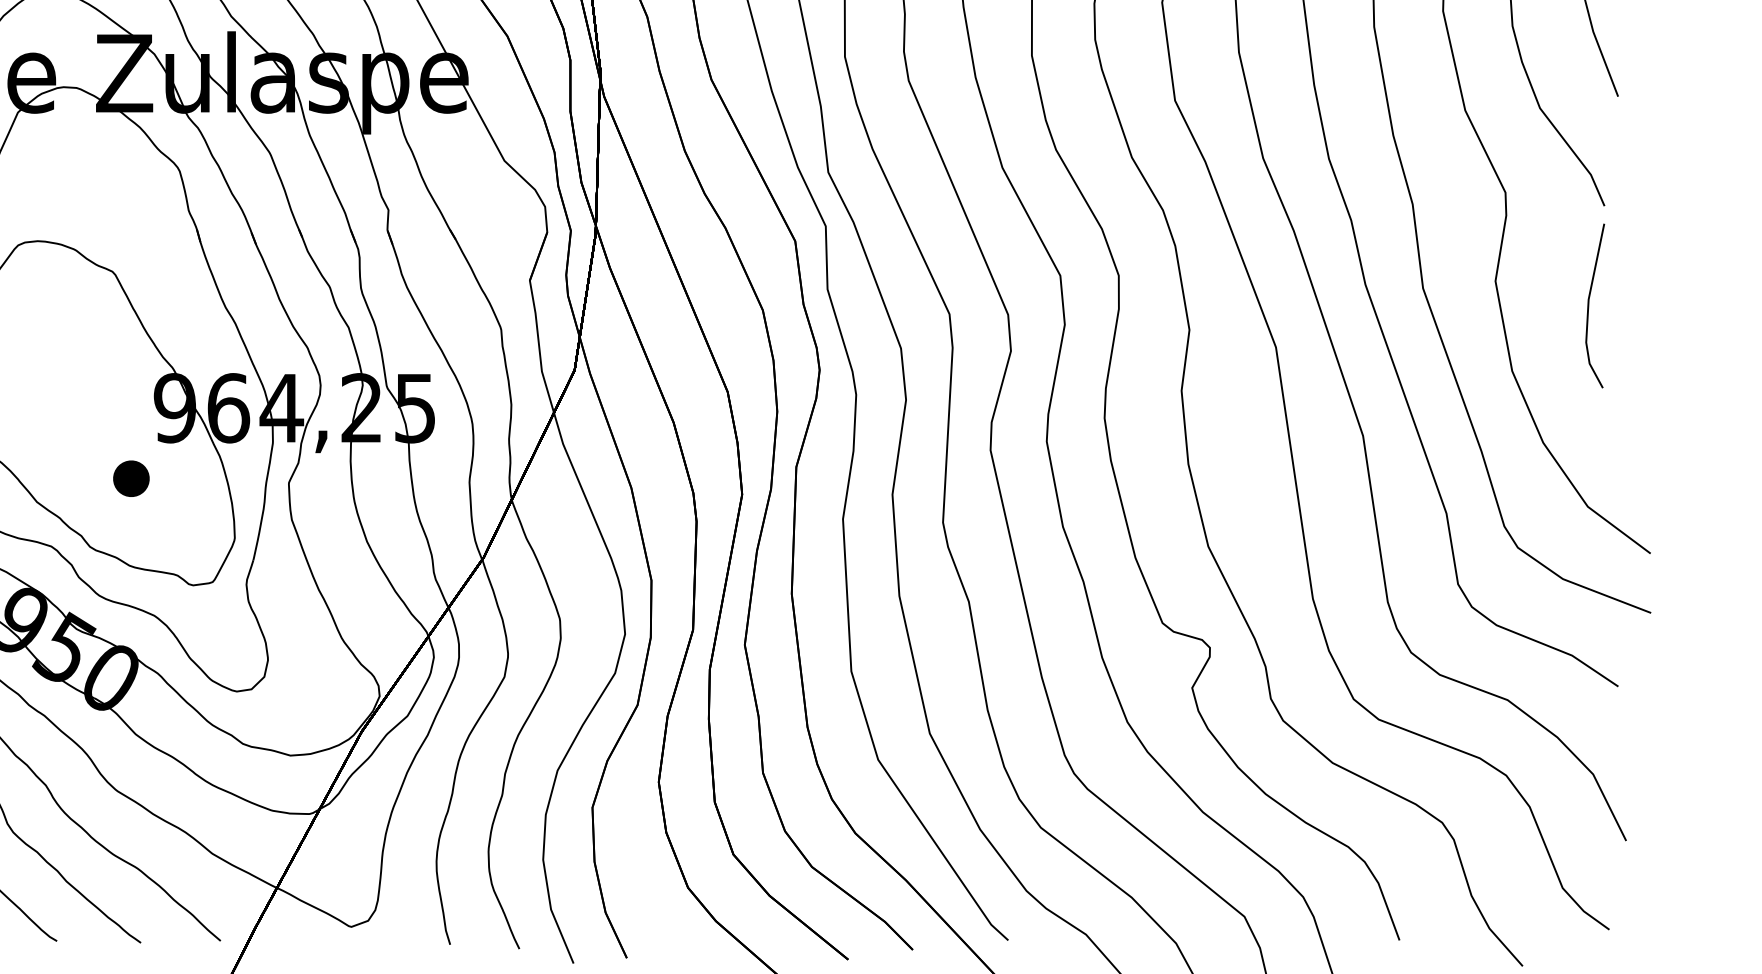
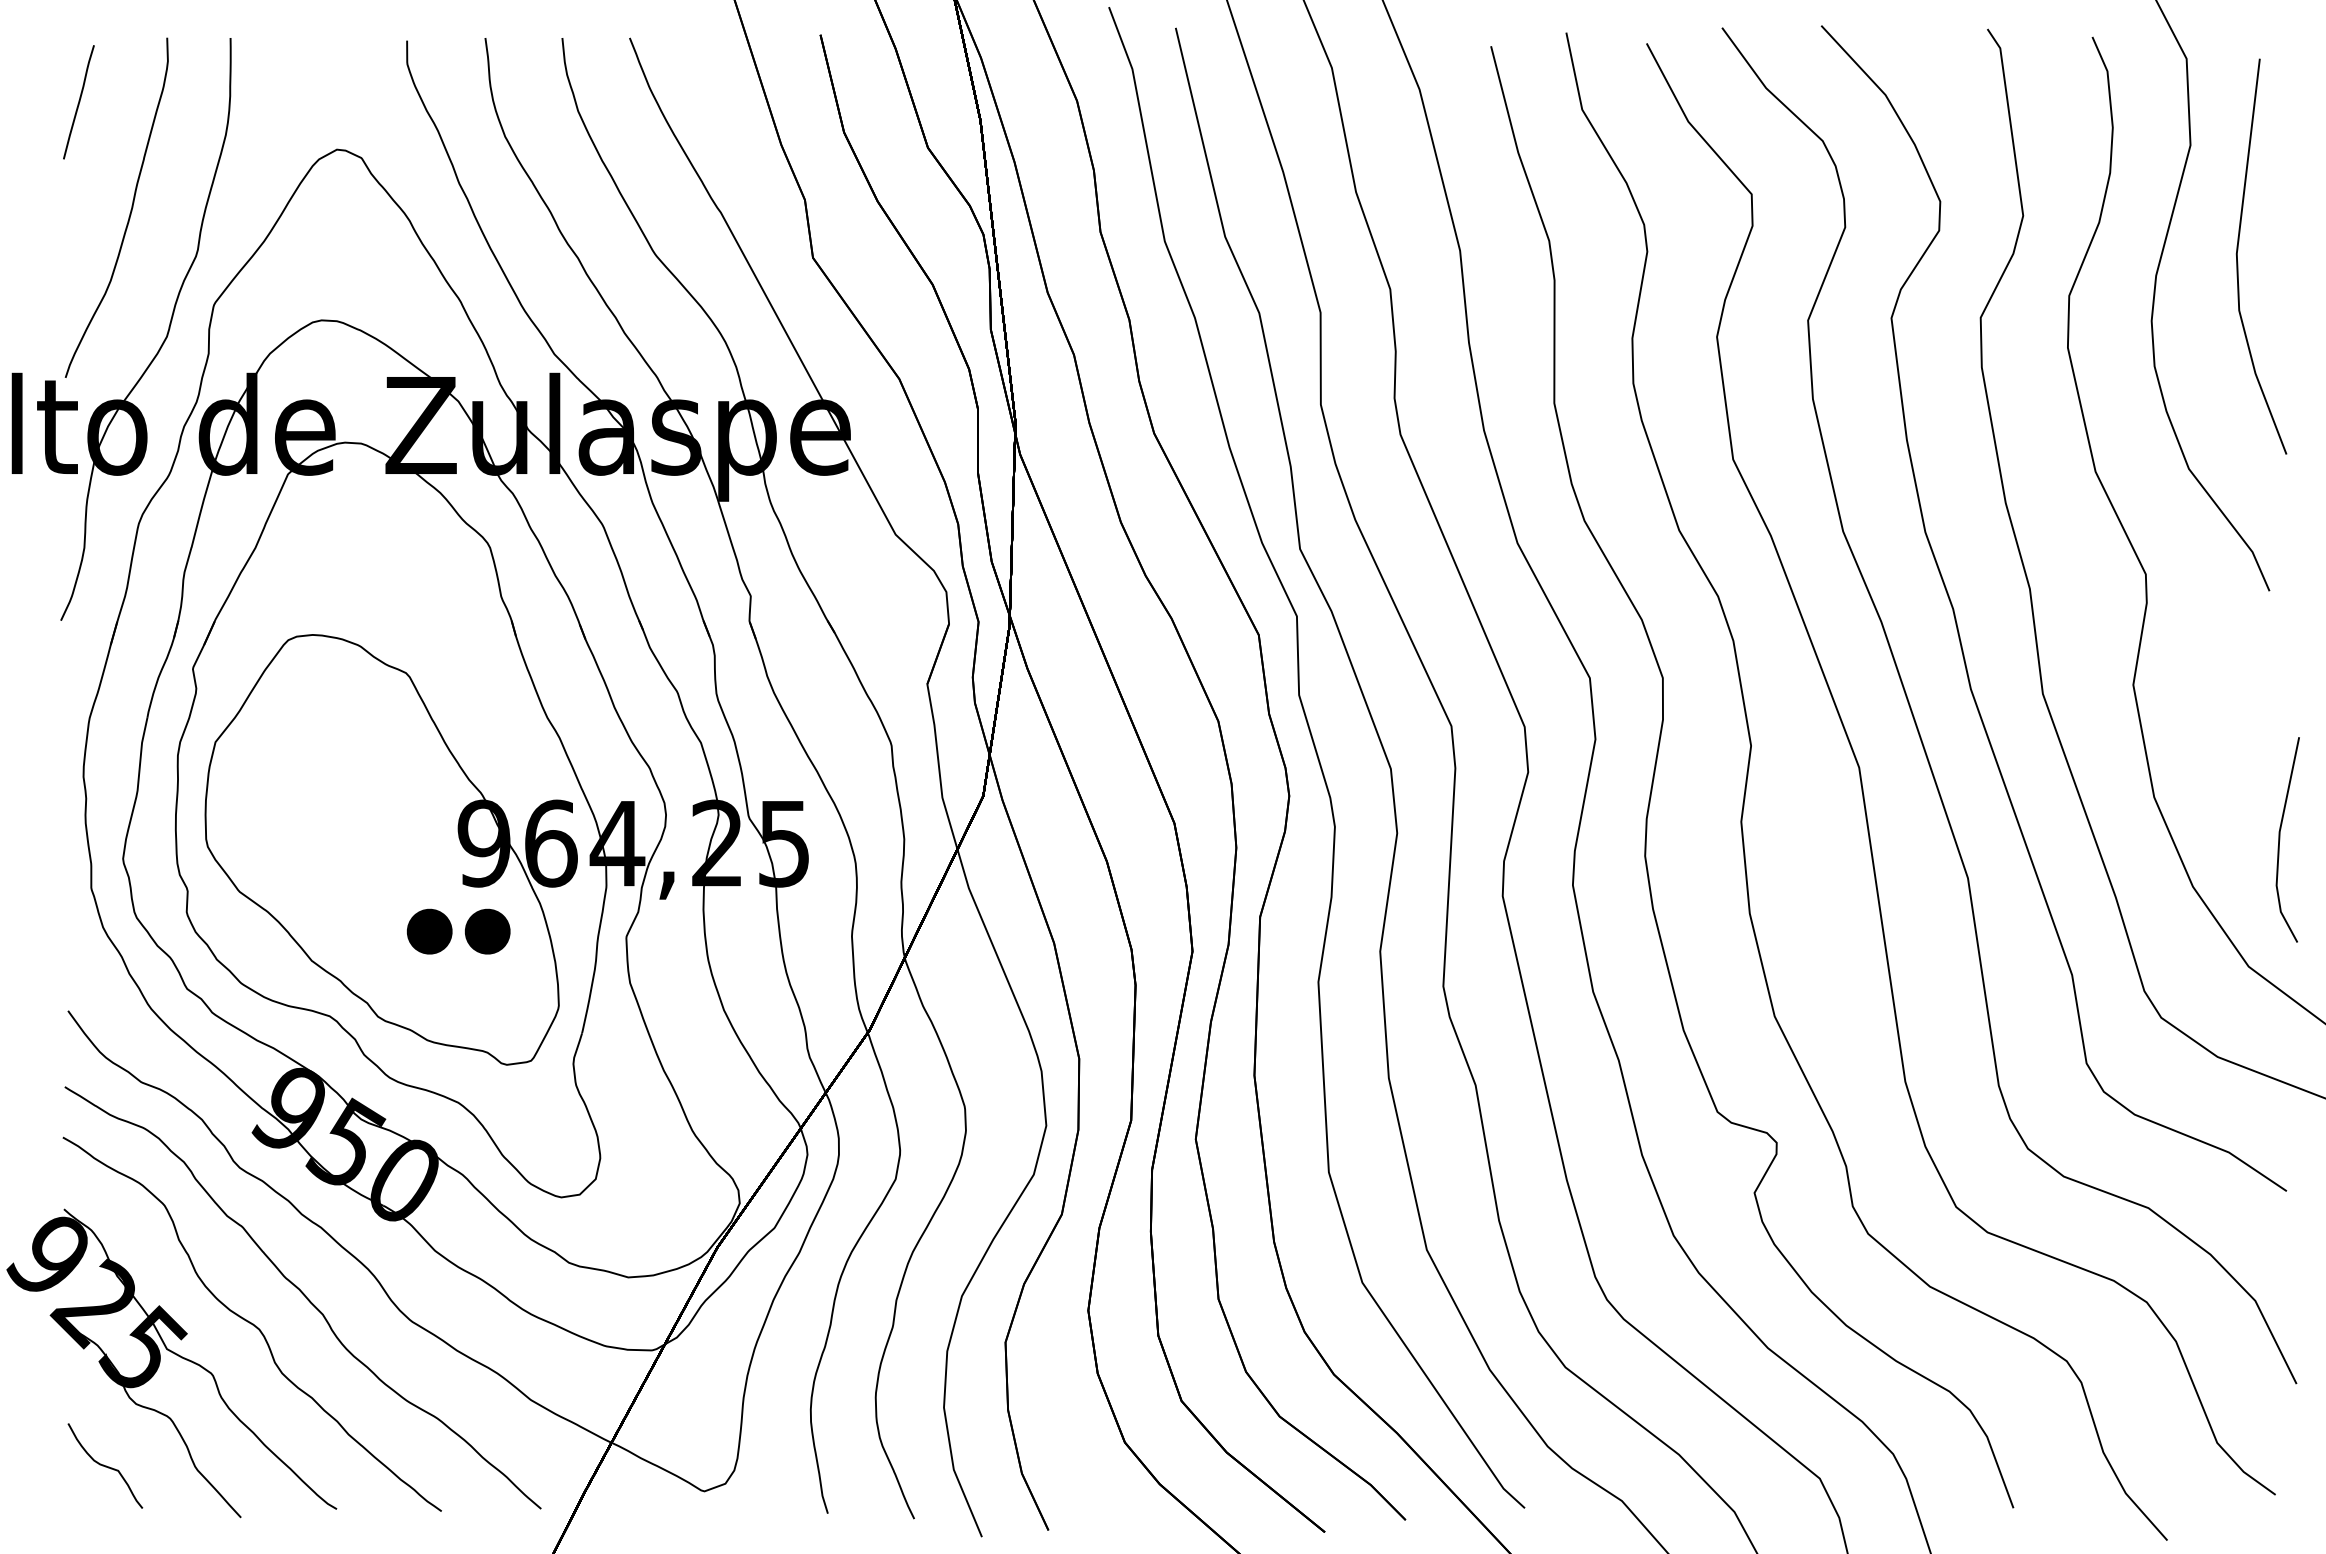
line: (1589, 305) -> (2280, 839), moved
part: (177, 478) -> (487, 931), added

